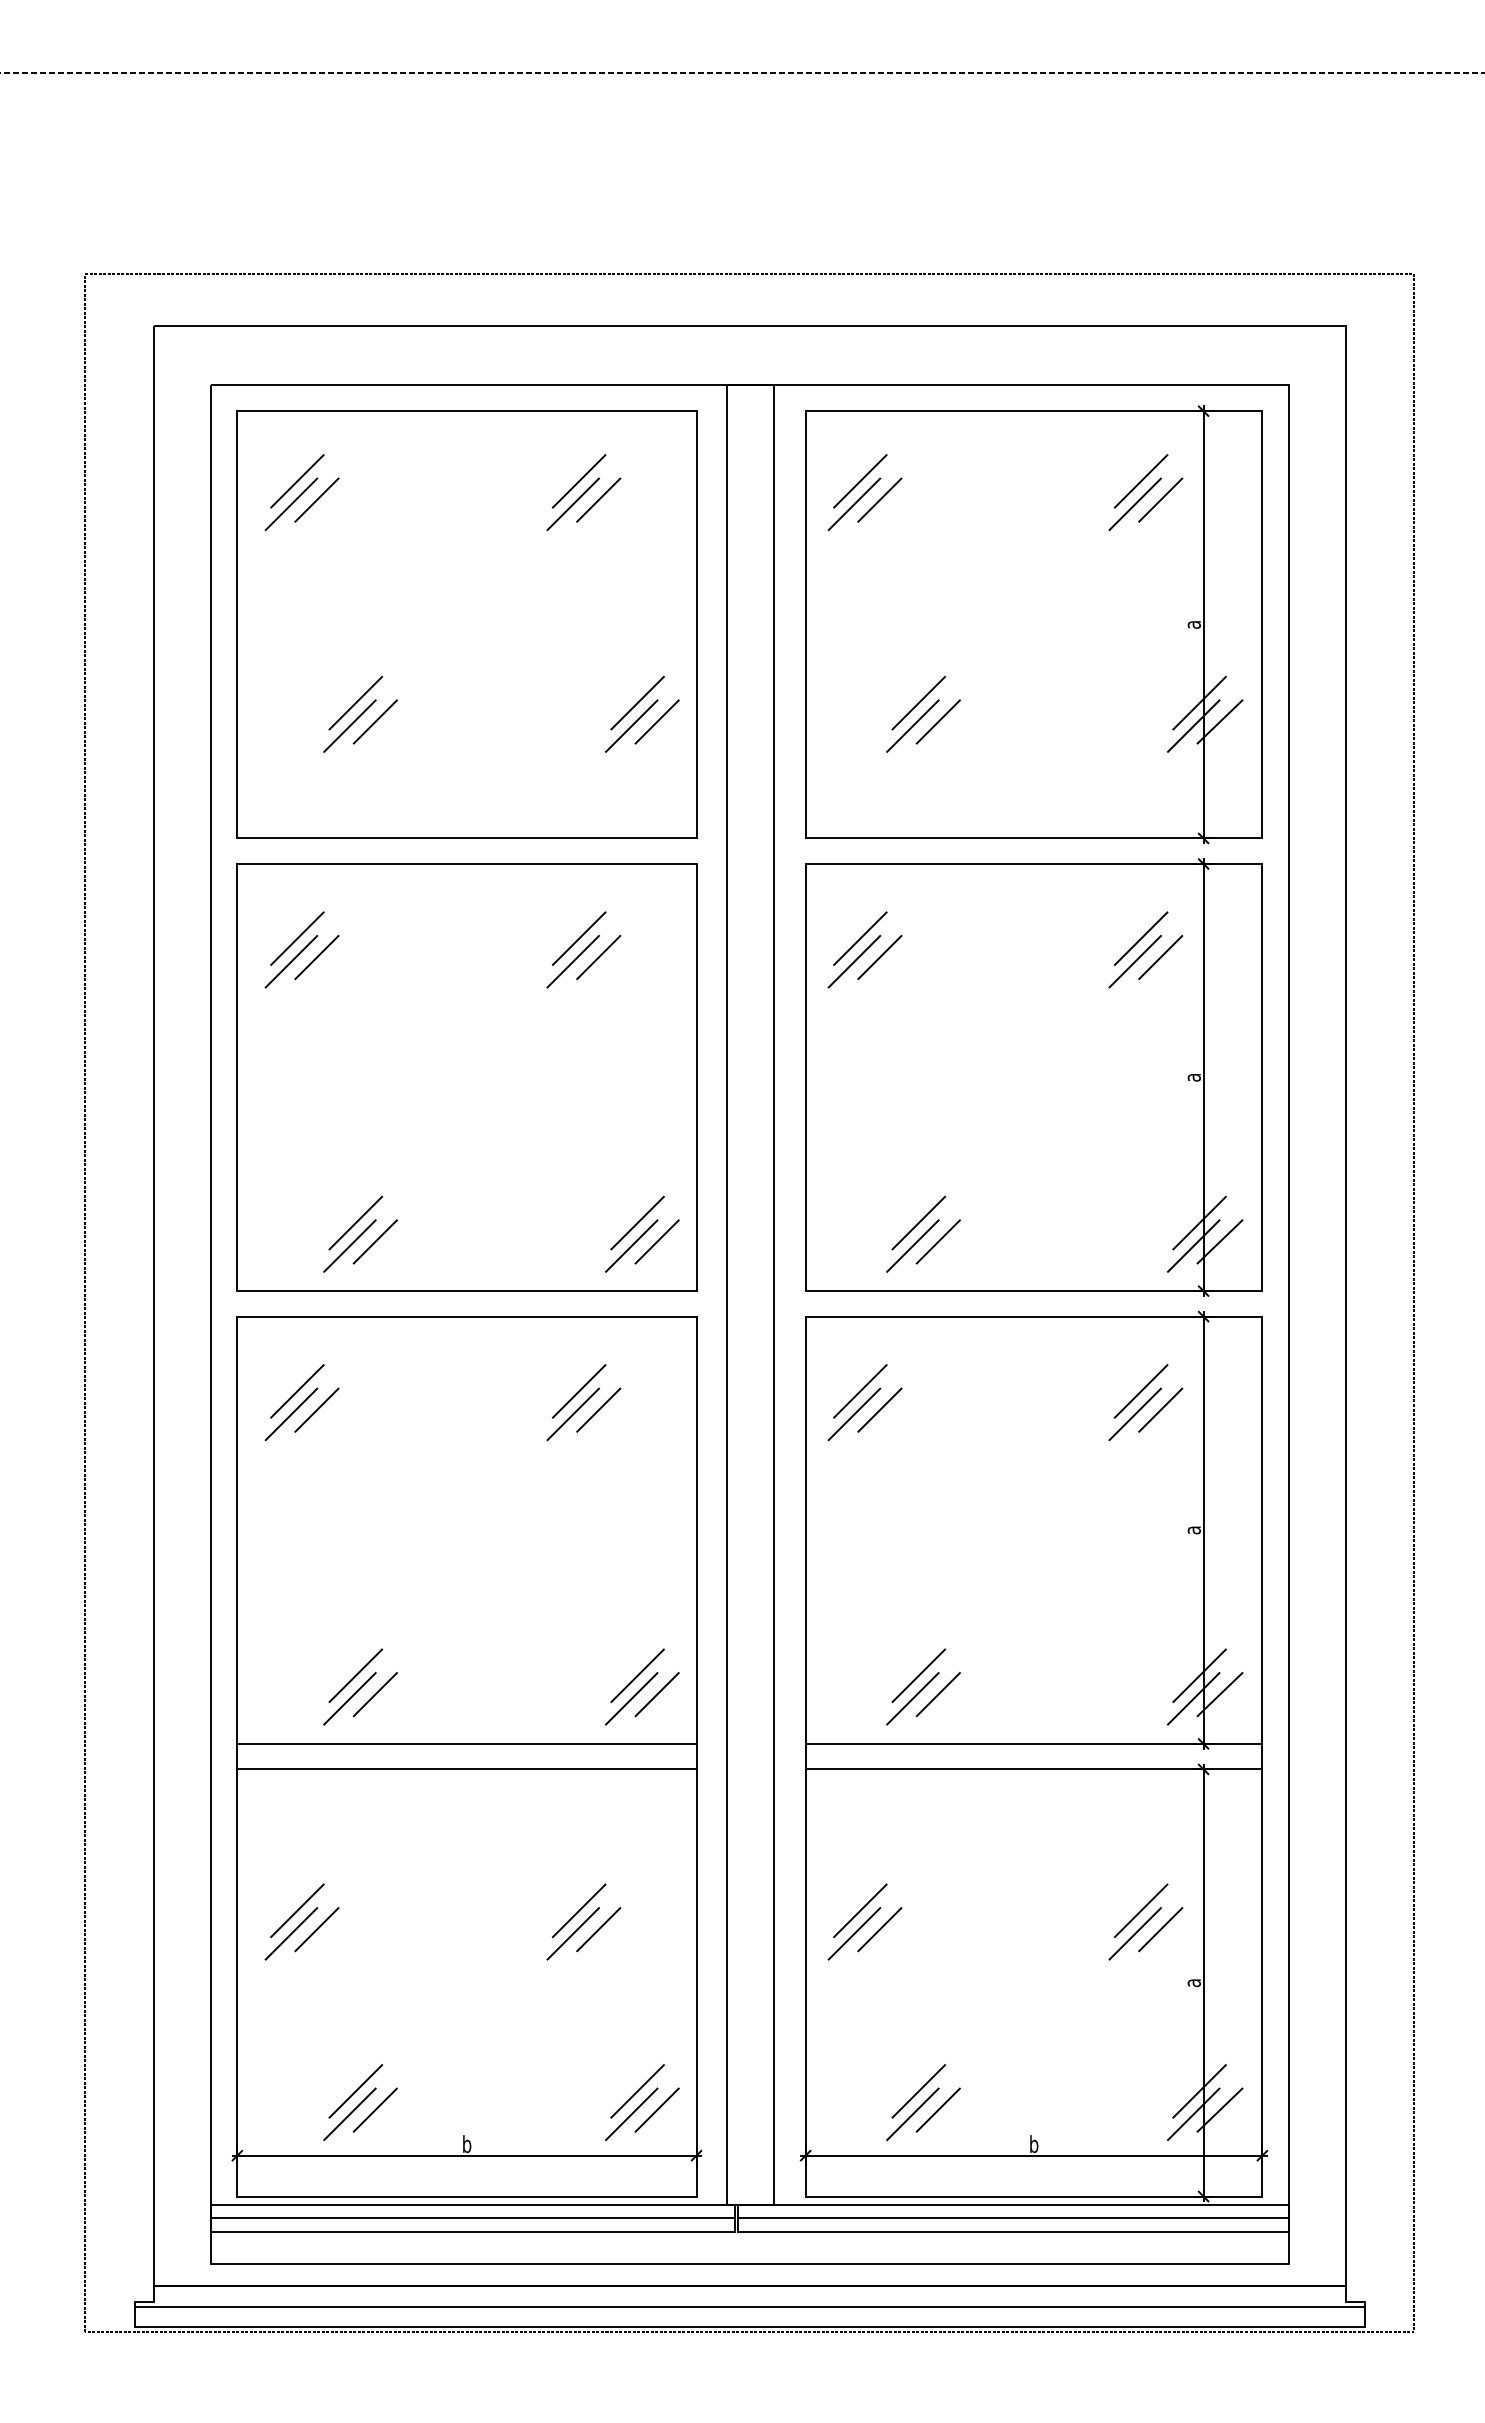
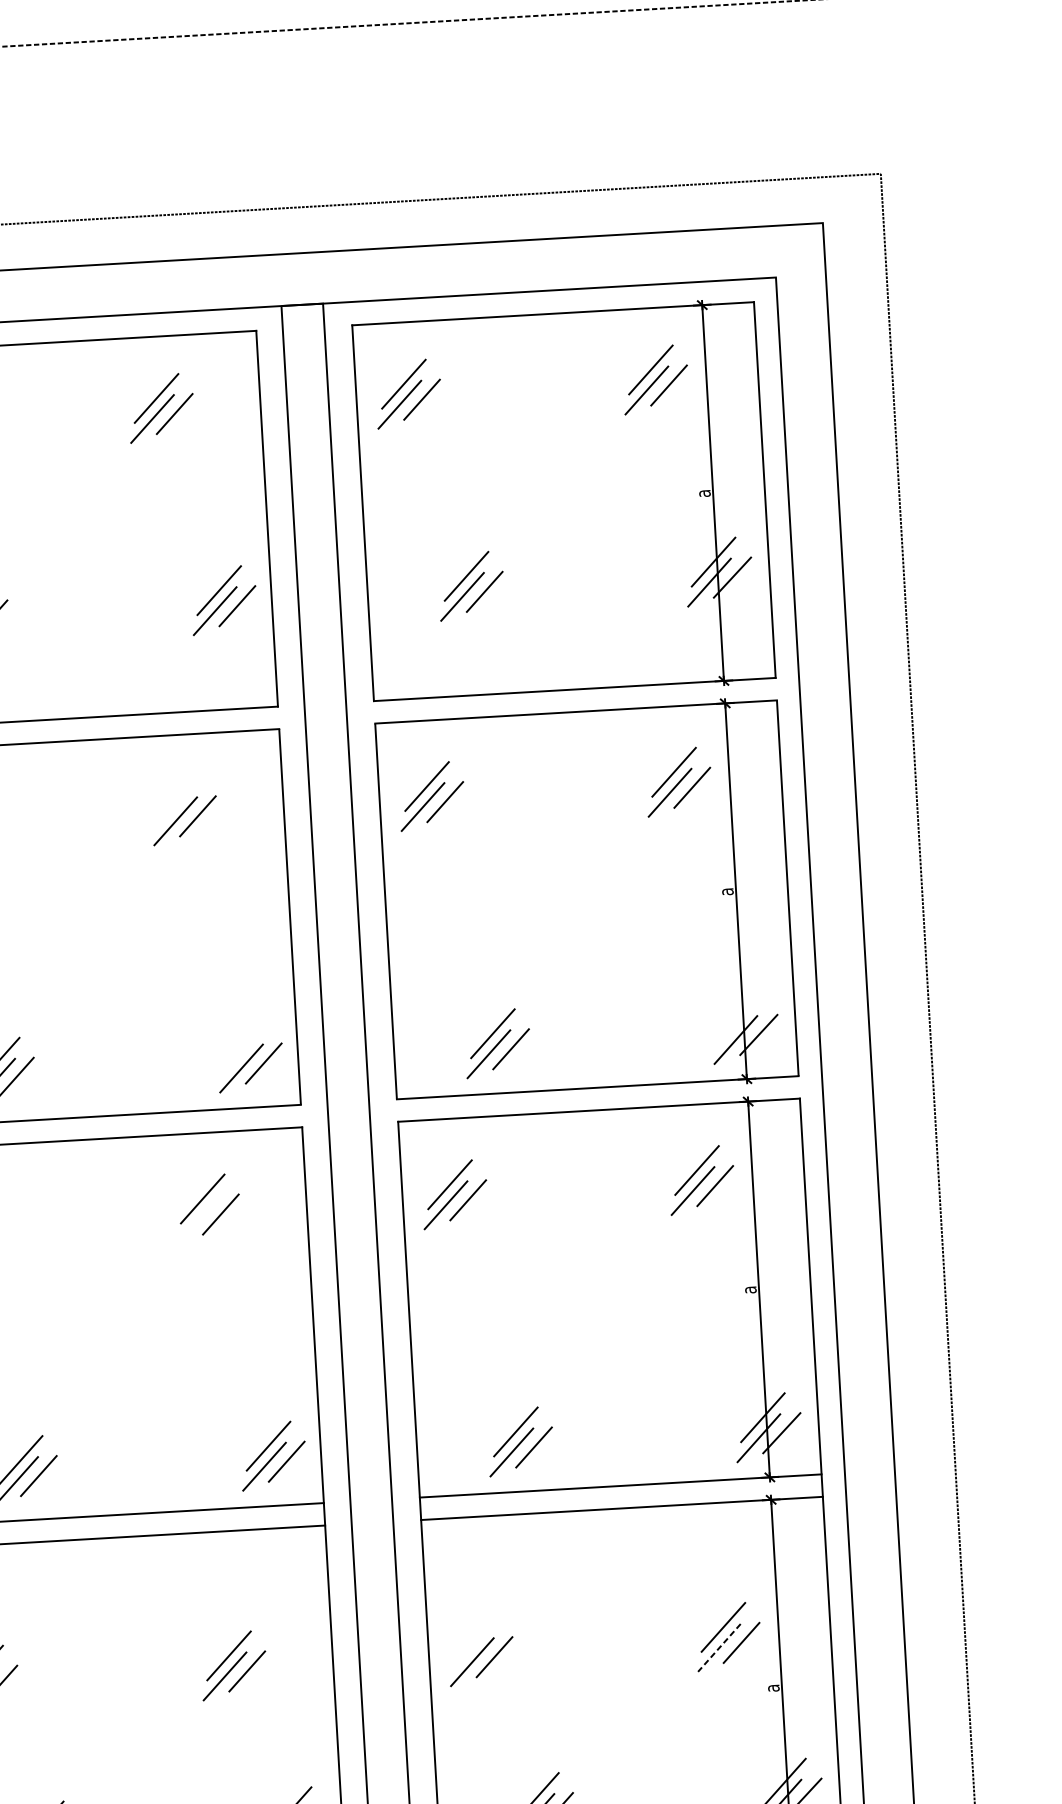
line: (578, 938) -> (179, 800), removed
line: (637, 1222) -> (245, 1047), removed
line: (1199, 1222) -> (739, 1018), removed
line: (572, 1414) -> (198, 1219), removed
line: (860, 1910) -> (476, 1641), removed
line: (1134, 1934) -> (718, 1648), solid -> dashed

